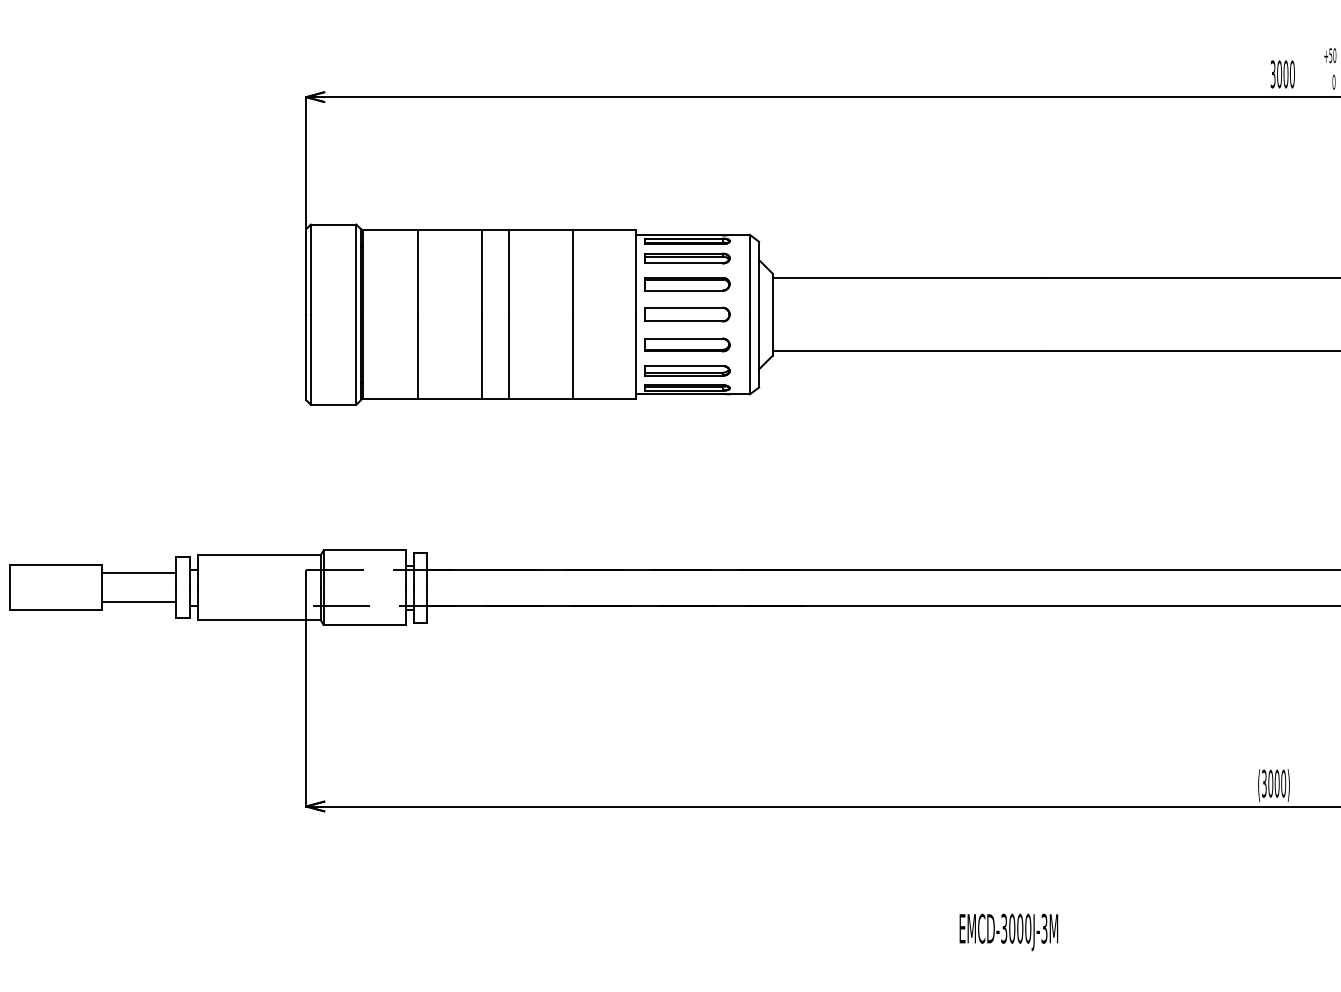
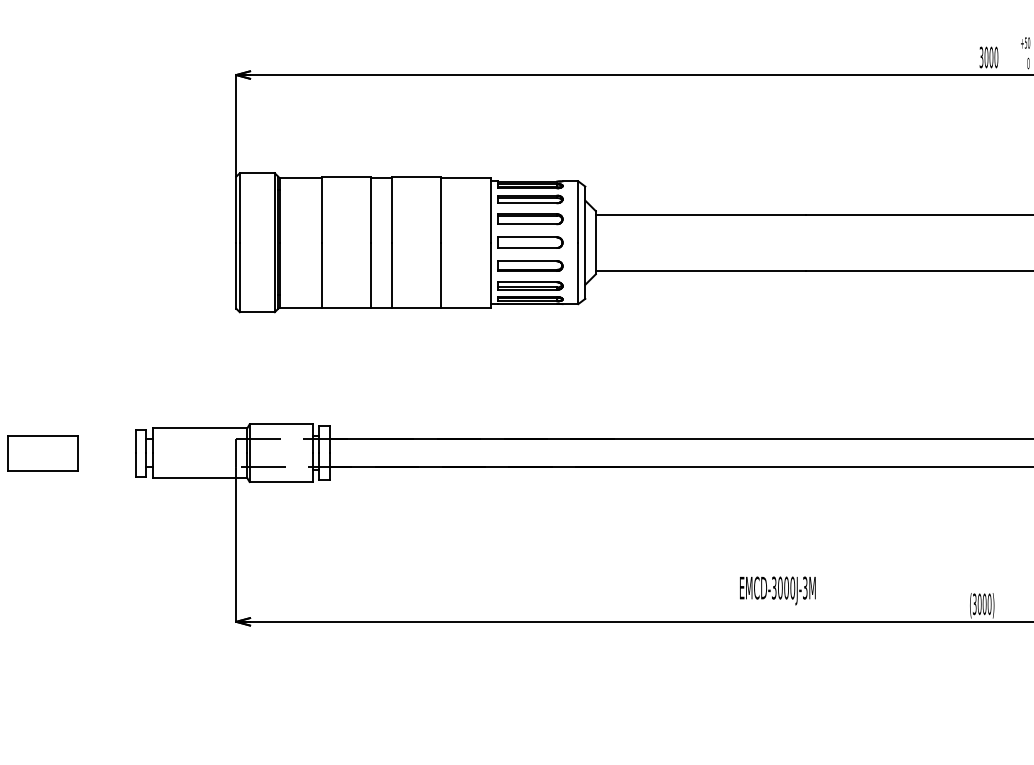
line: (137, 572) -> (106, 441), removed
line: (137, 602) -> (106, 464), removed
text: (1008, 931) -> (777, 590), moved

